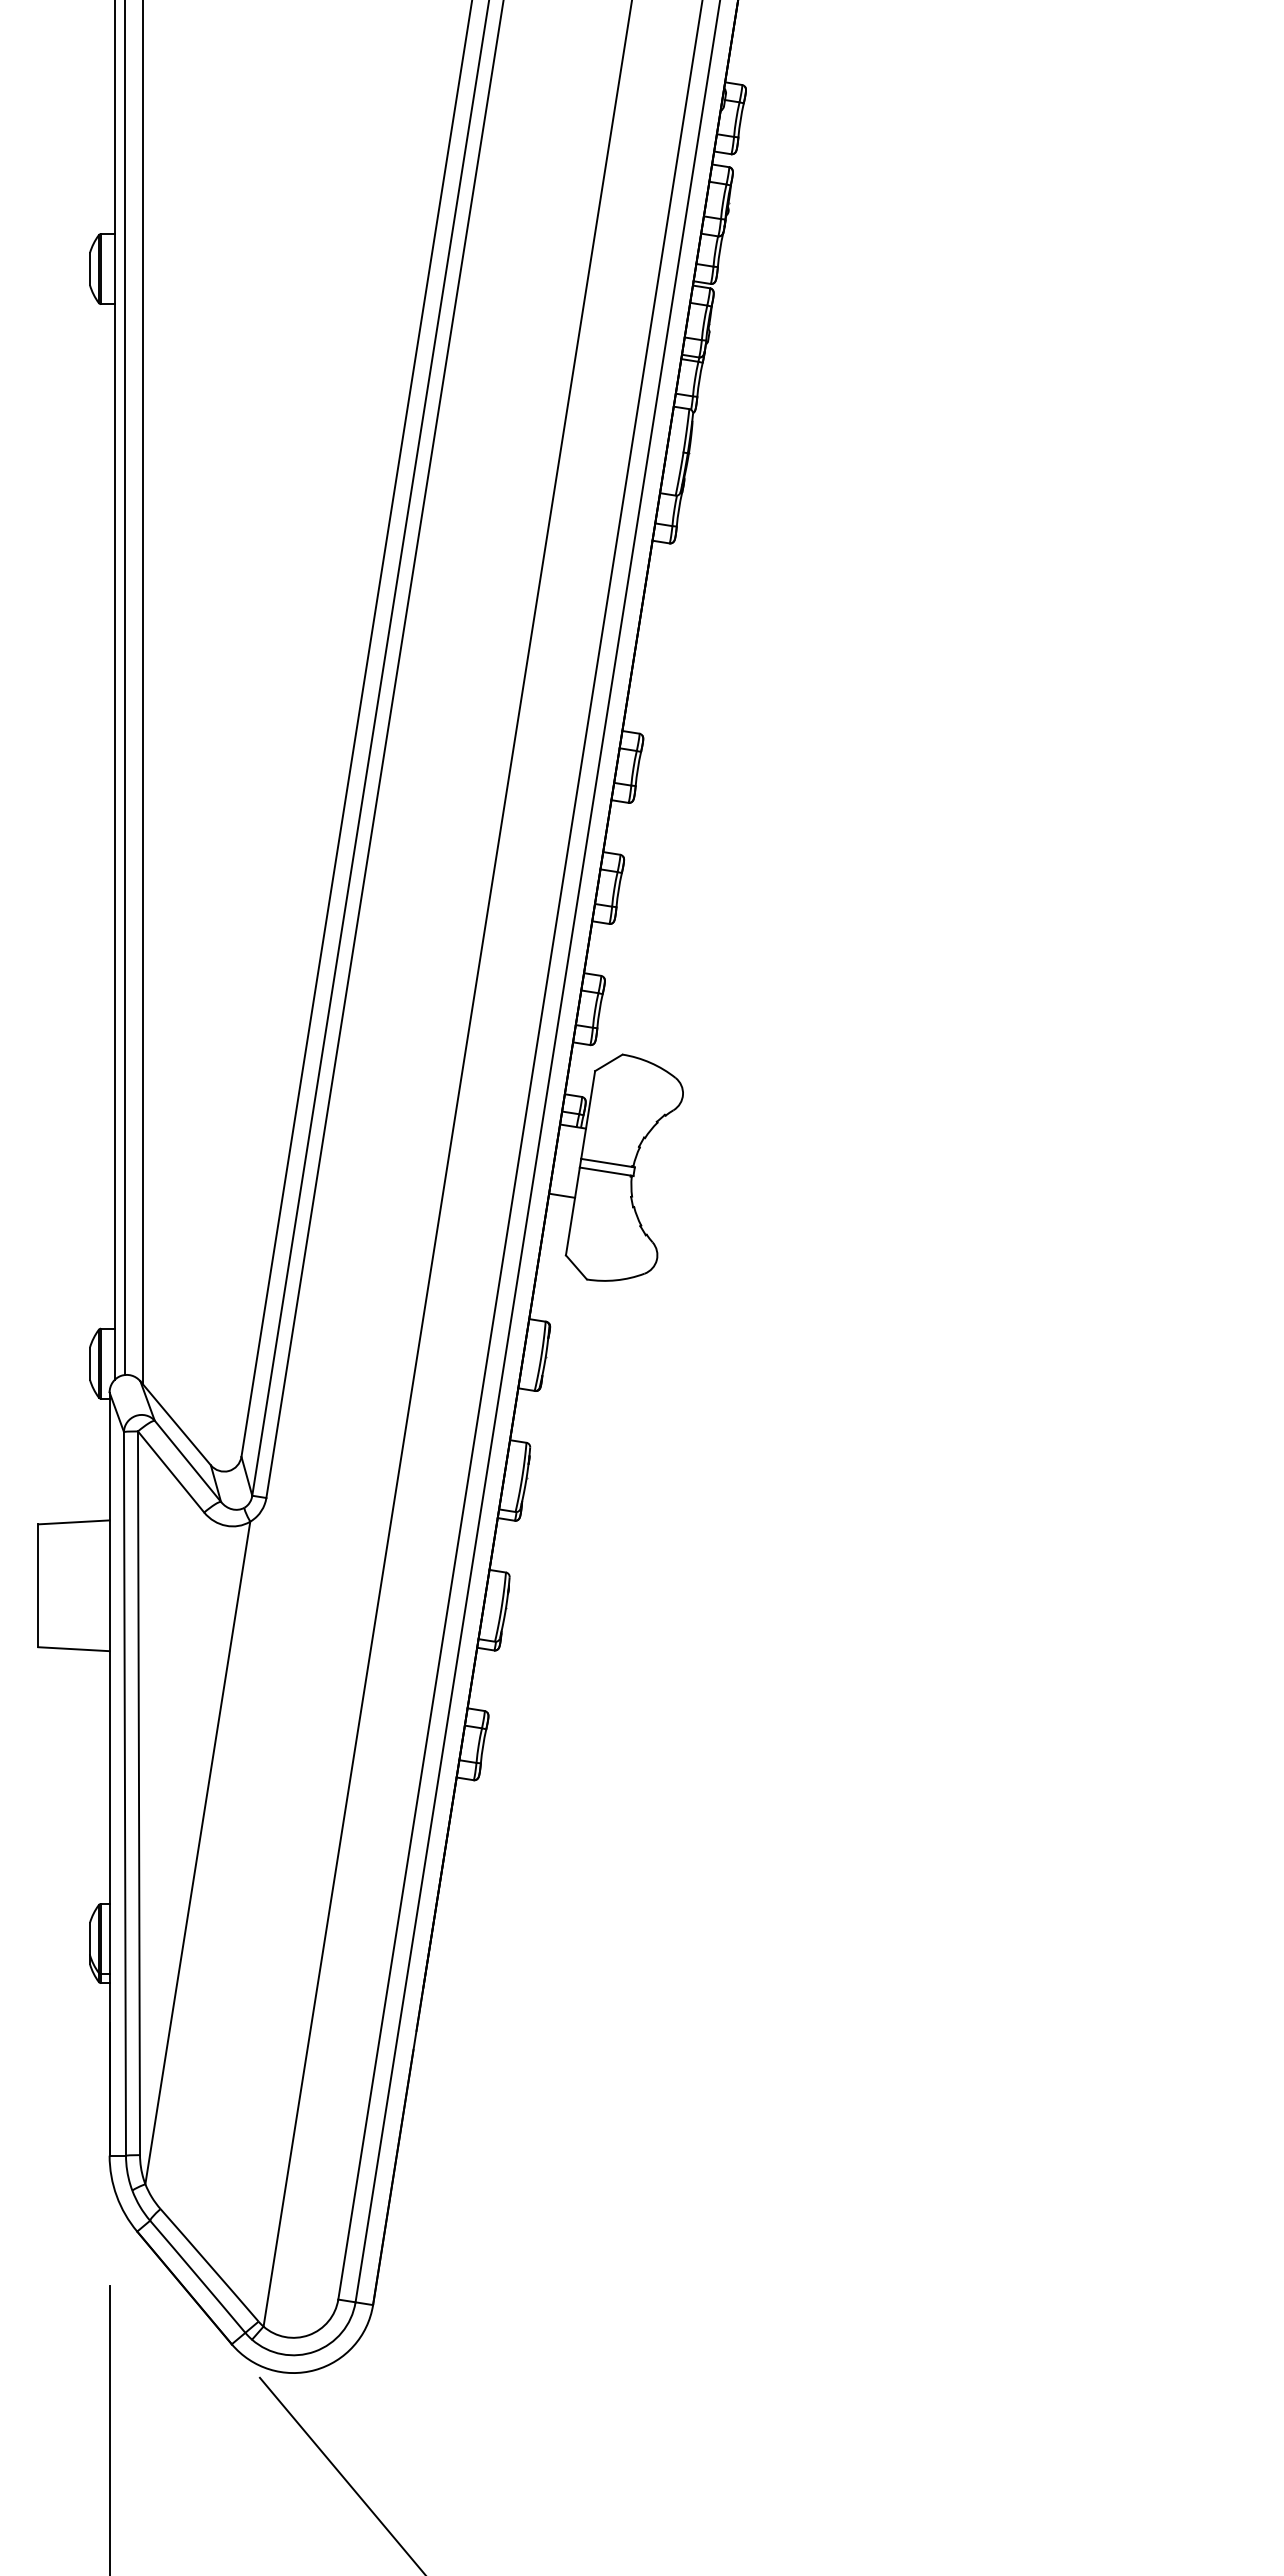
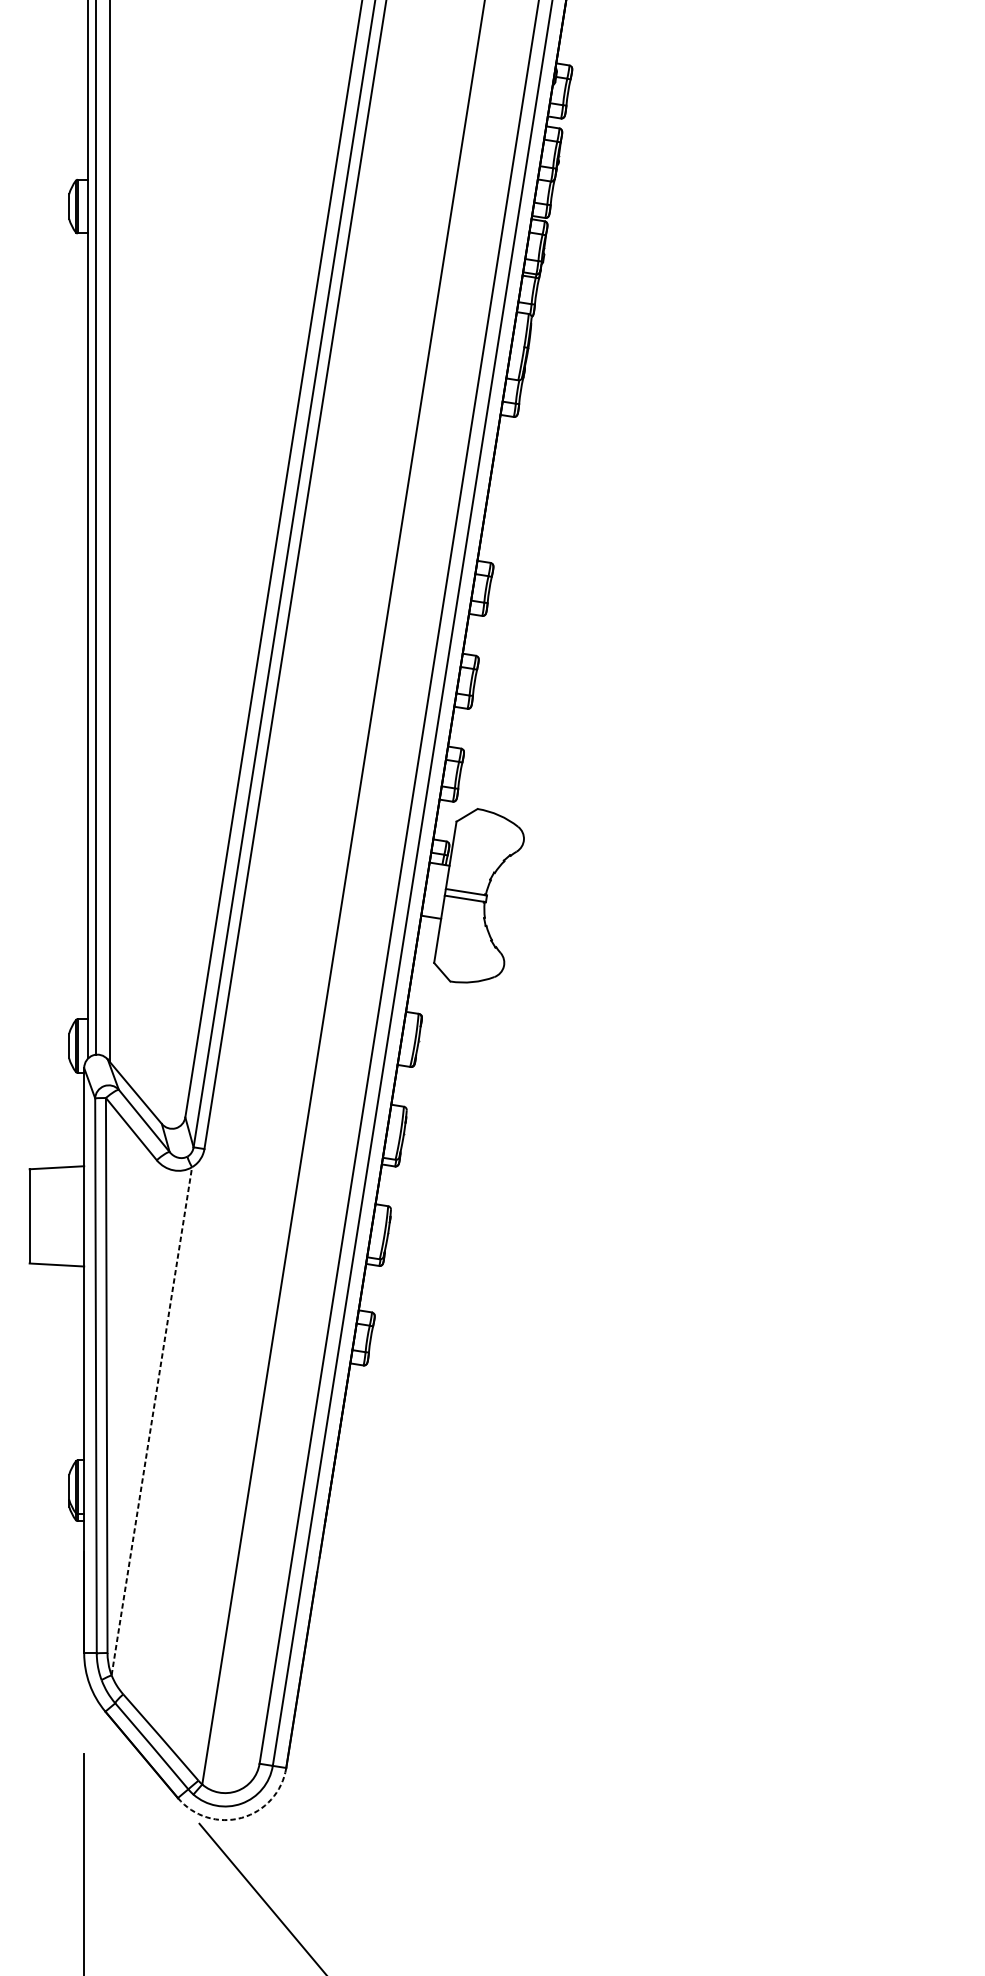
line: (197, 1852) -> (151, 1420), solid -> dashed
arc: (315, 2370) -> (242, 1818), solid -> dashed

